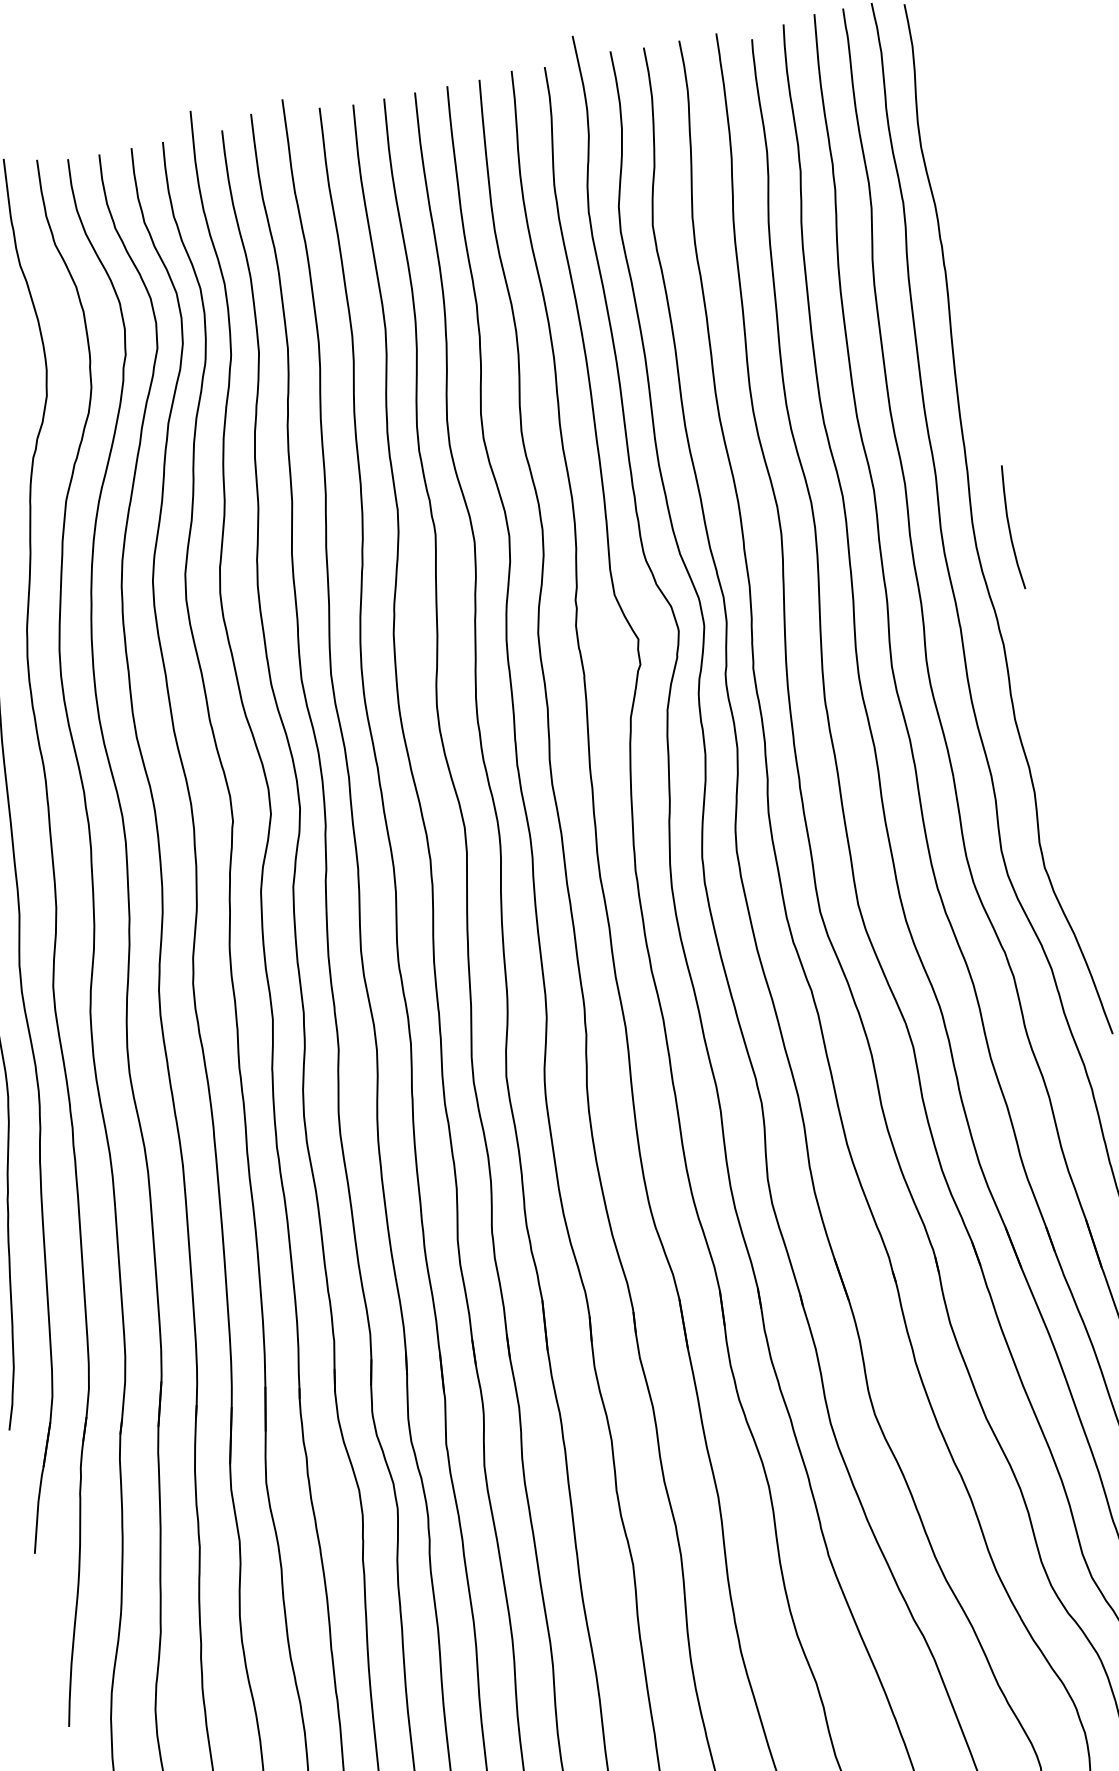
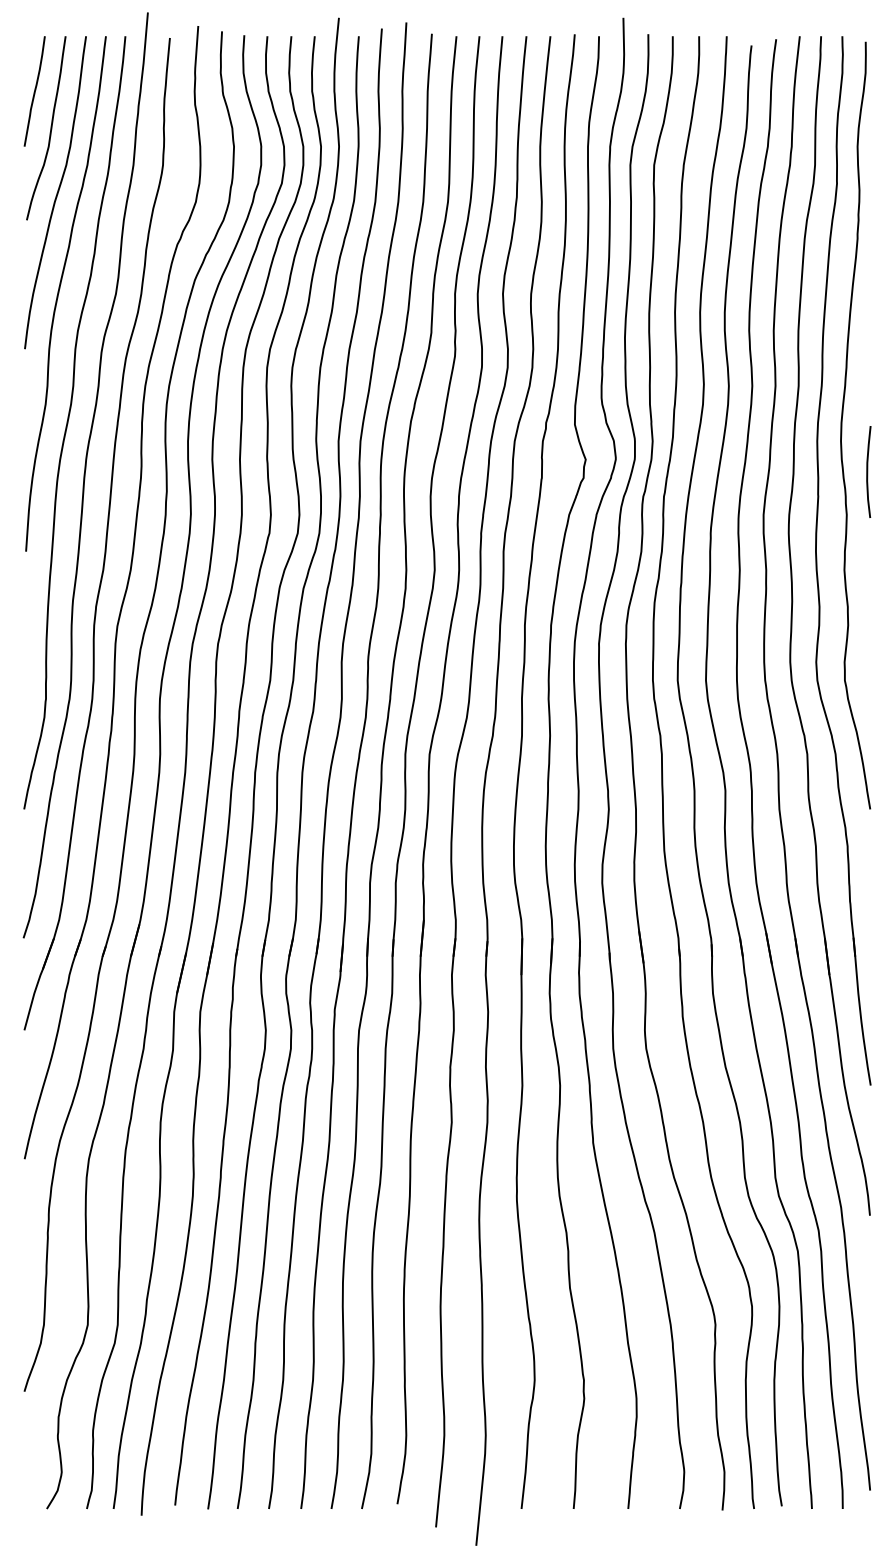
curve: (1010, 527) -> (868, 471), moved

